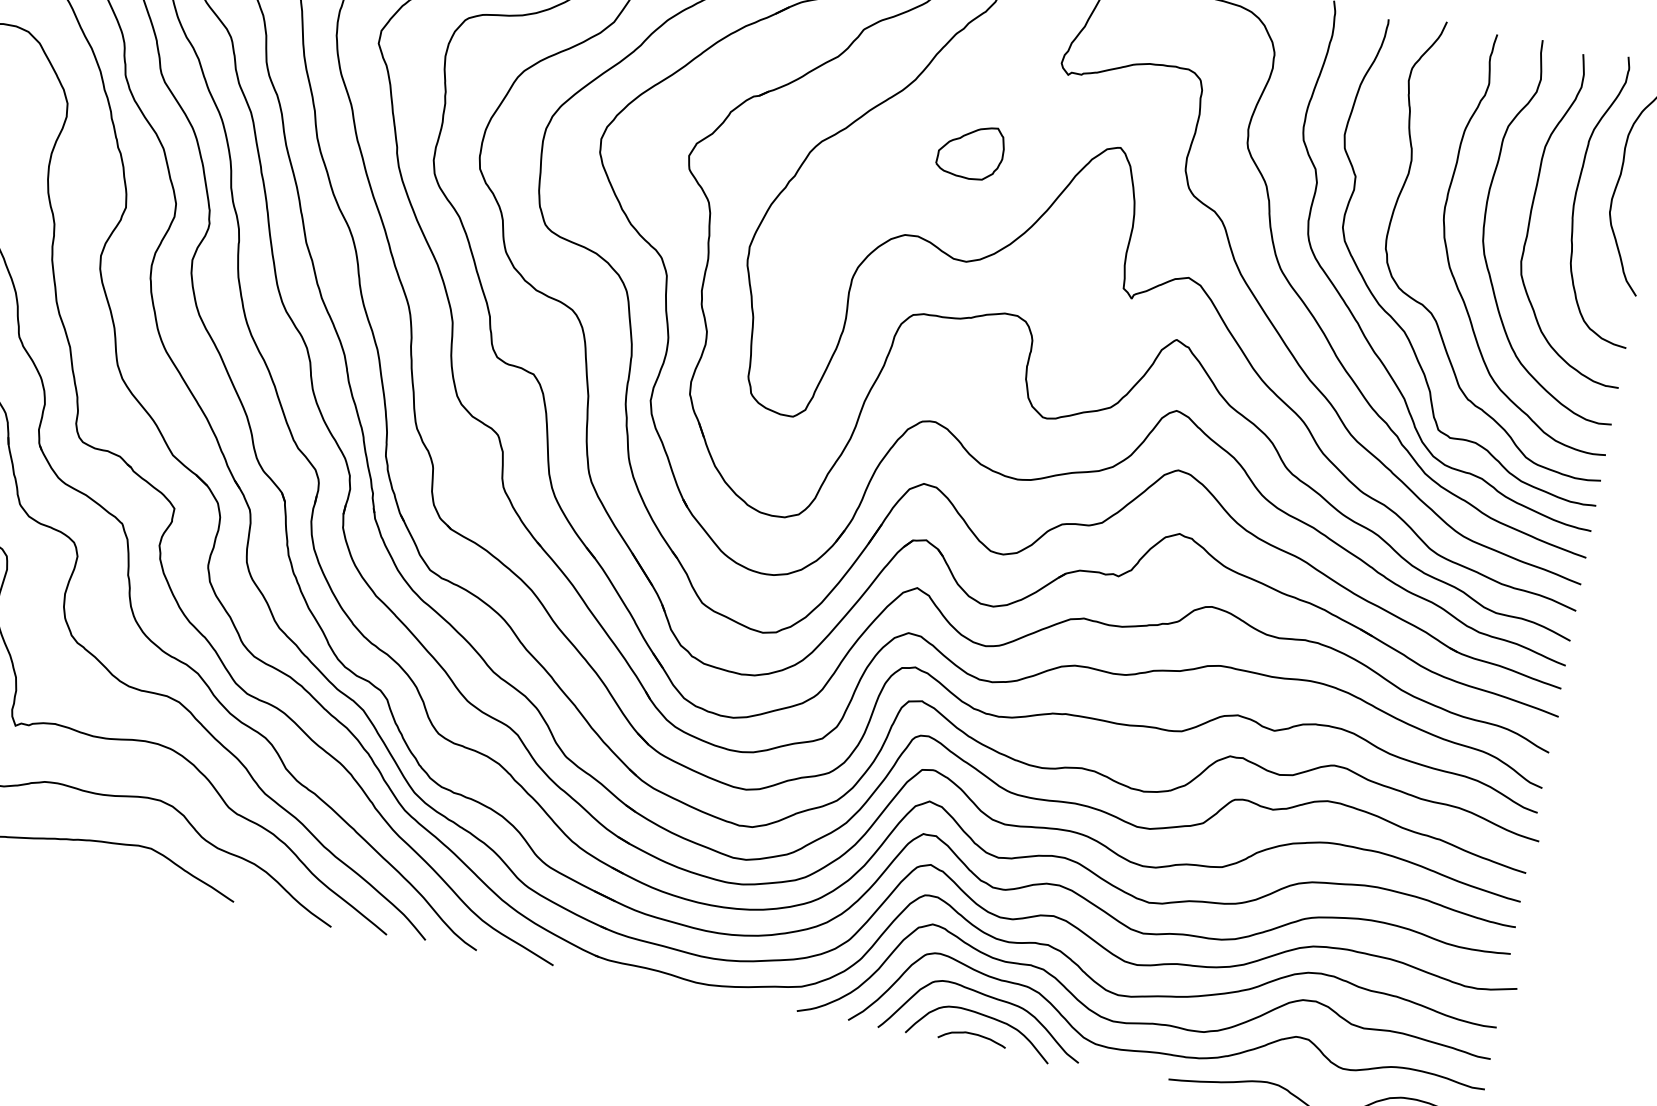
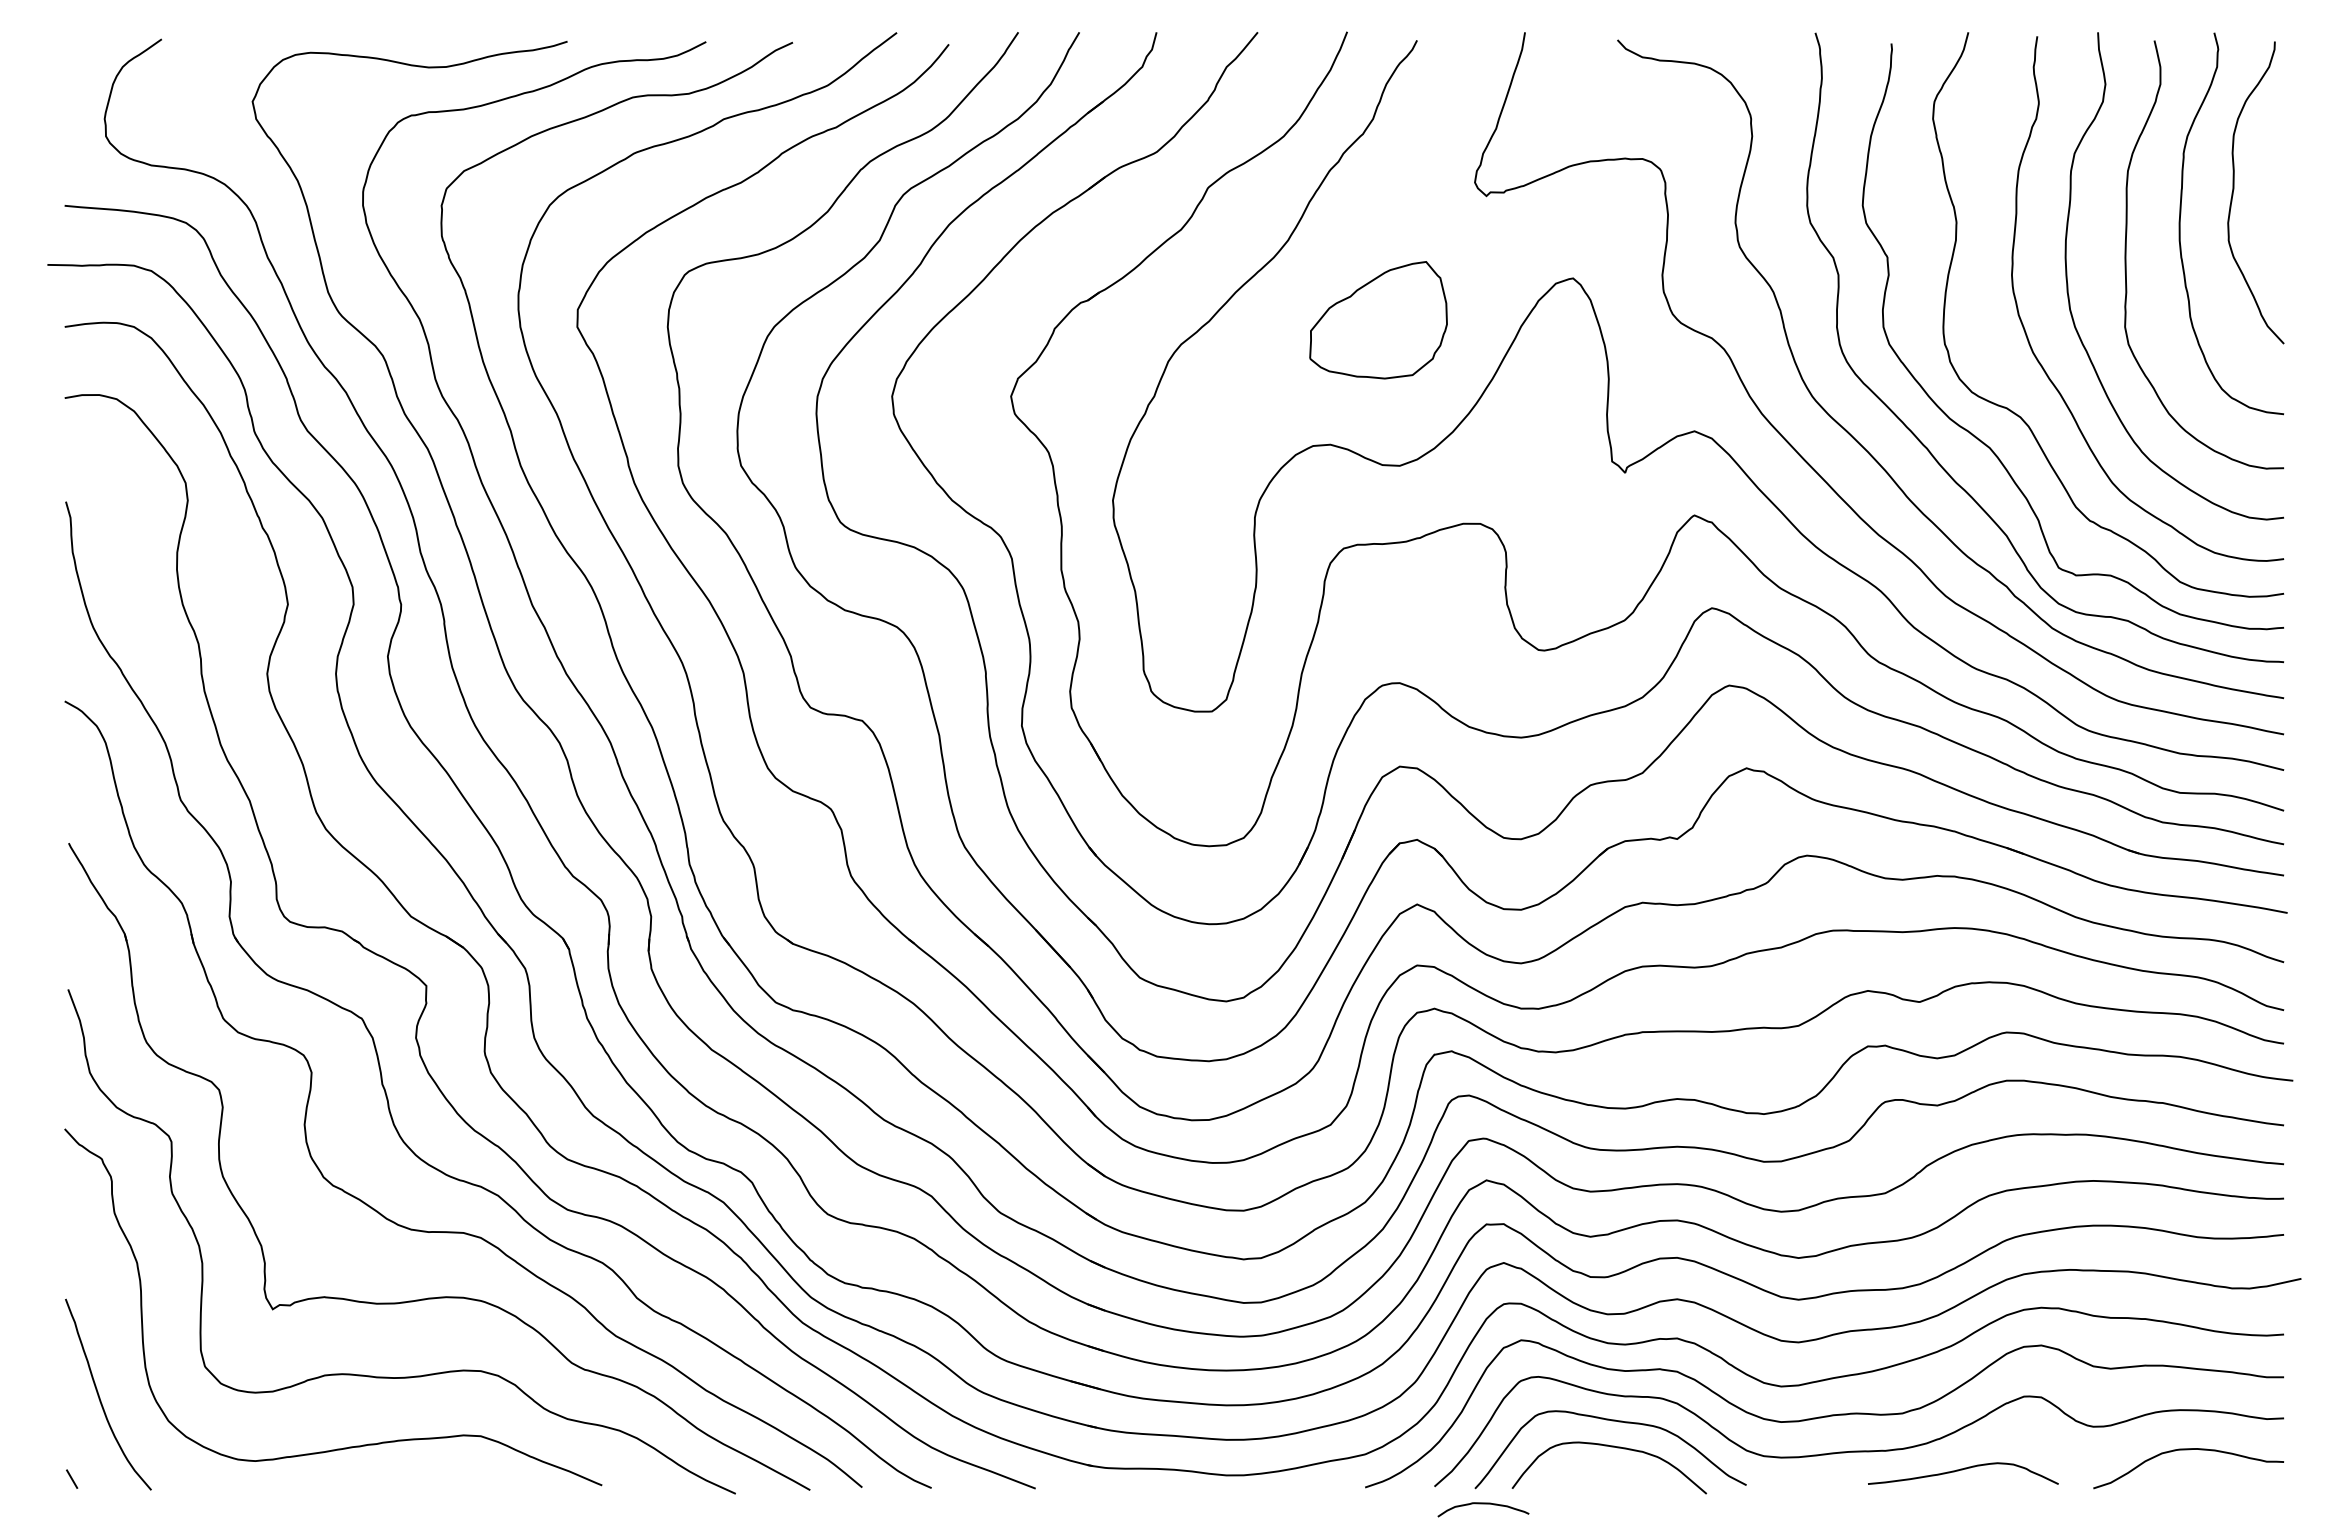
part: (971, 151) -> (1378, 320), size x1.6
curve: (973, 1034) -> (1483, 1504), moved

